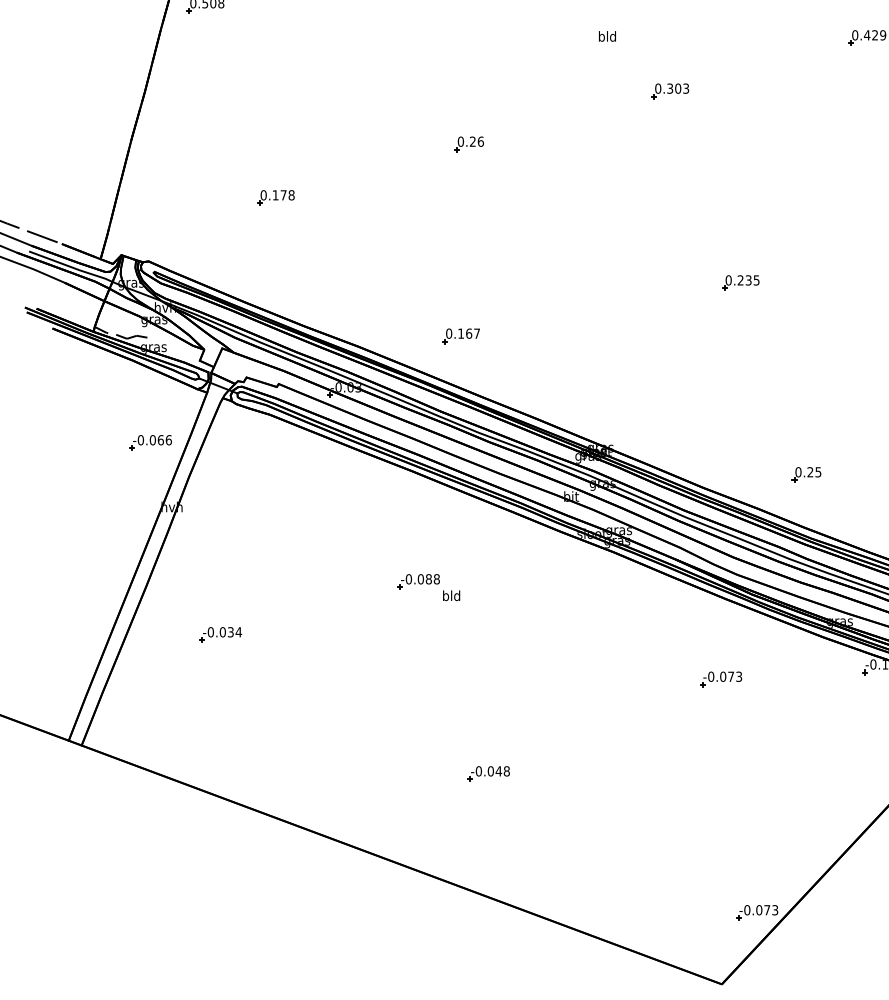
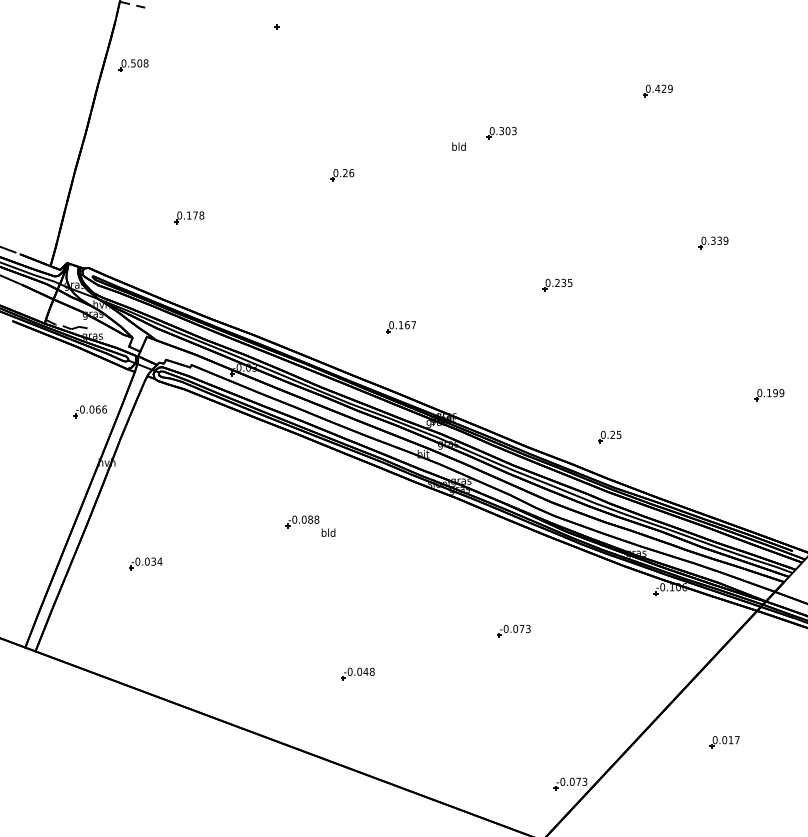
text: (606, 36) -> (458, 146), moved
part: (460, 336) -> (400, 327), moved
part: (720, 678) -> (513, 630), moved

